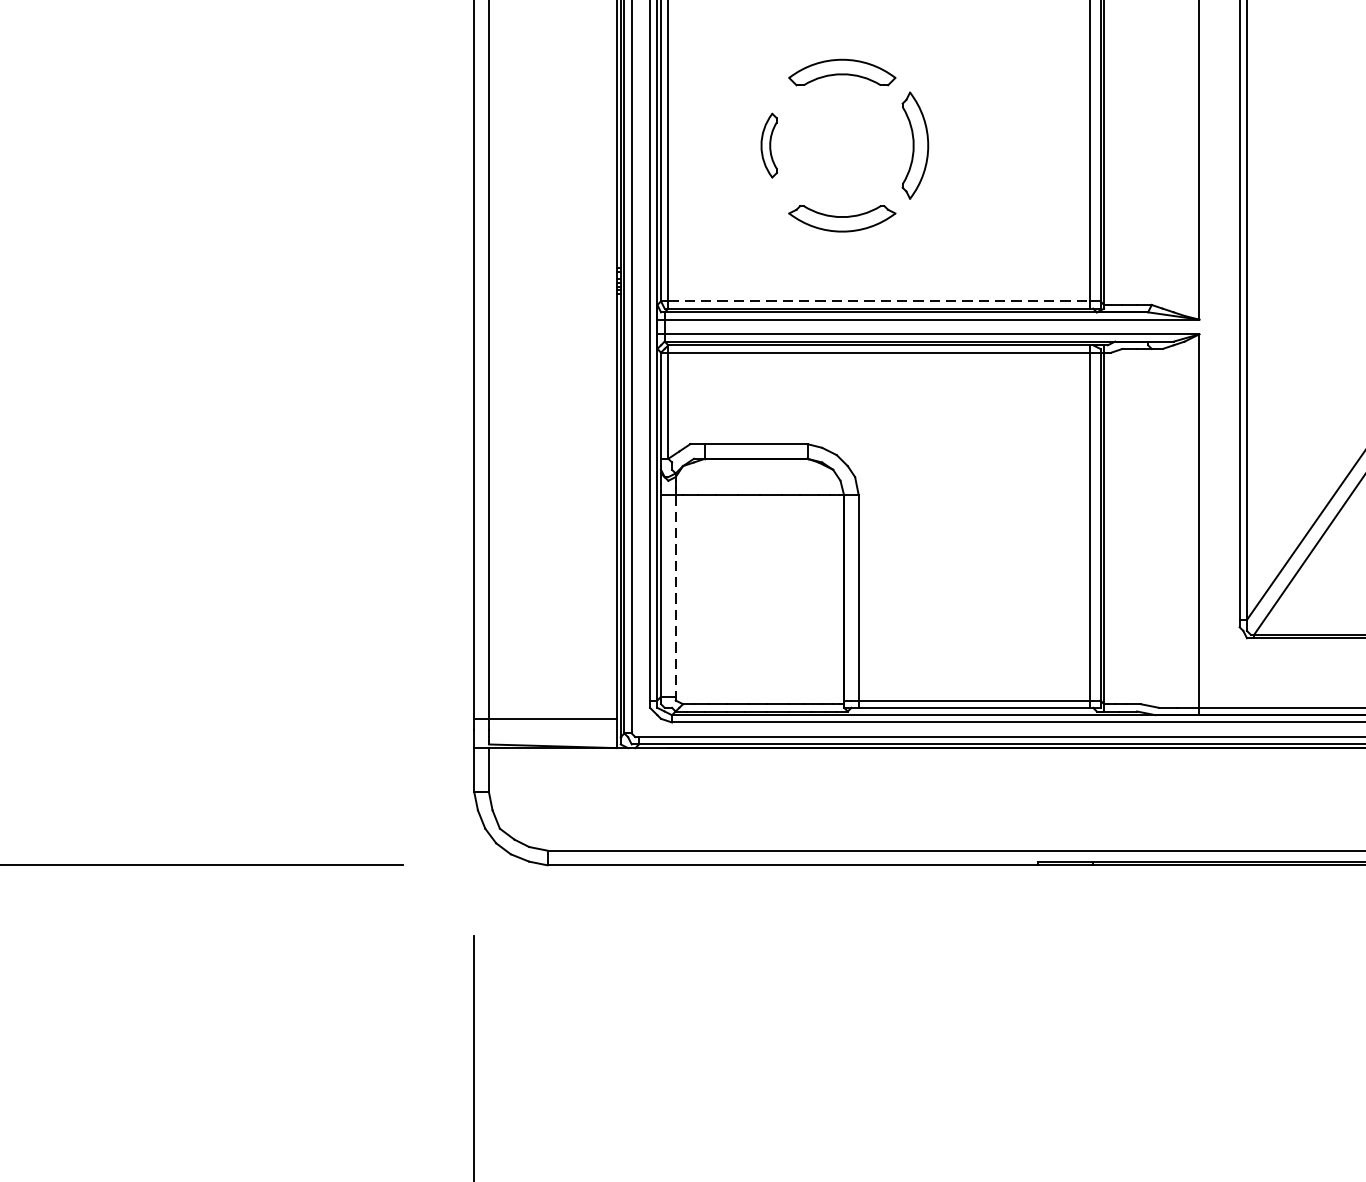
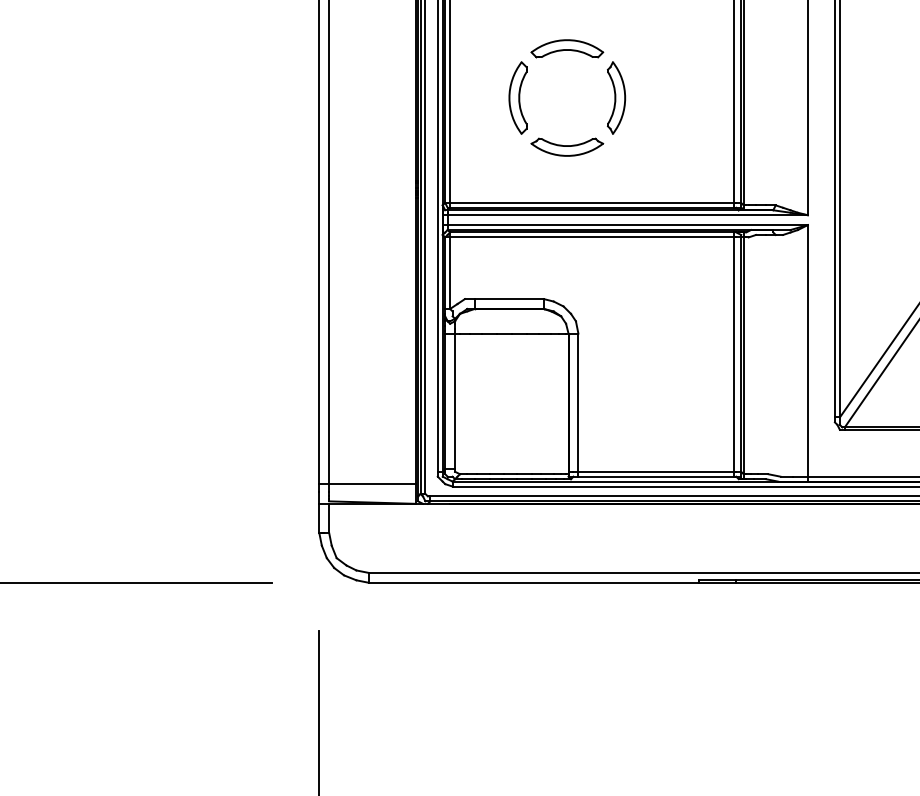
part: (768, 144) -> (517, 97), size x1.67
line: (878, 300) -> (591, 202), dashed -> solid
line: (676, 596) -> (455, 401), dashed -> solid

